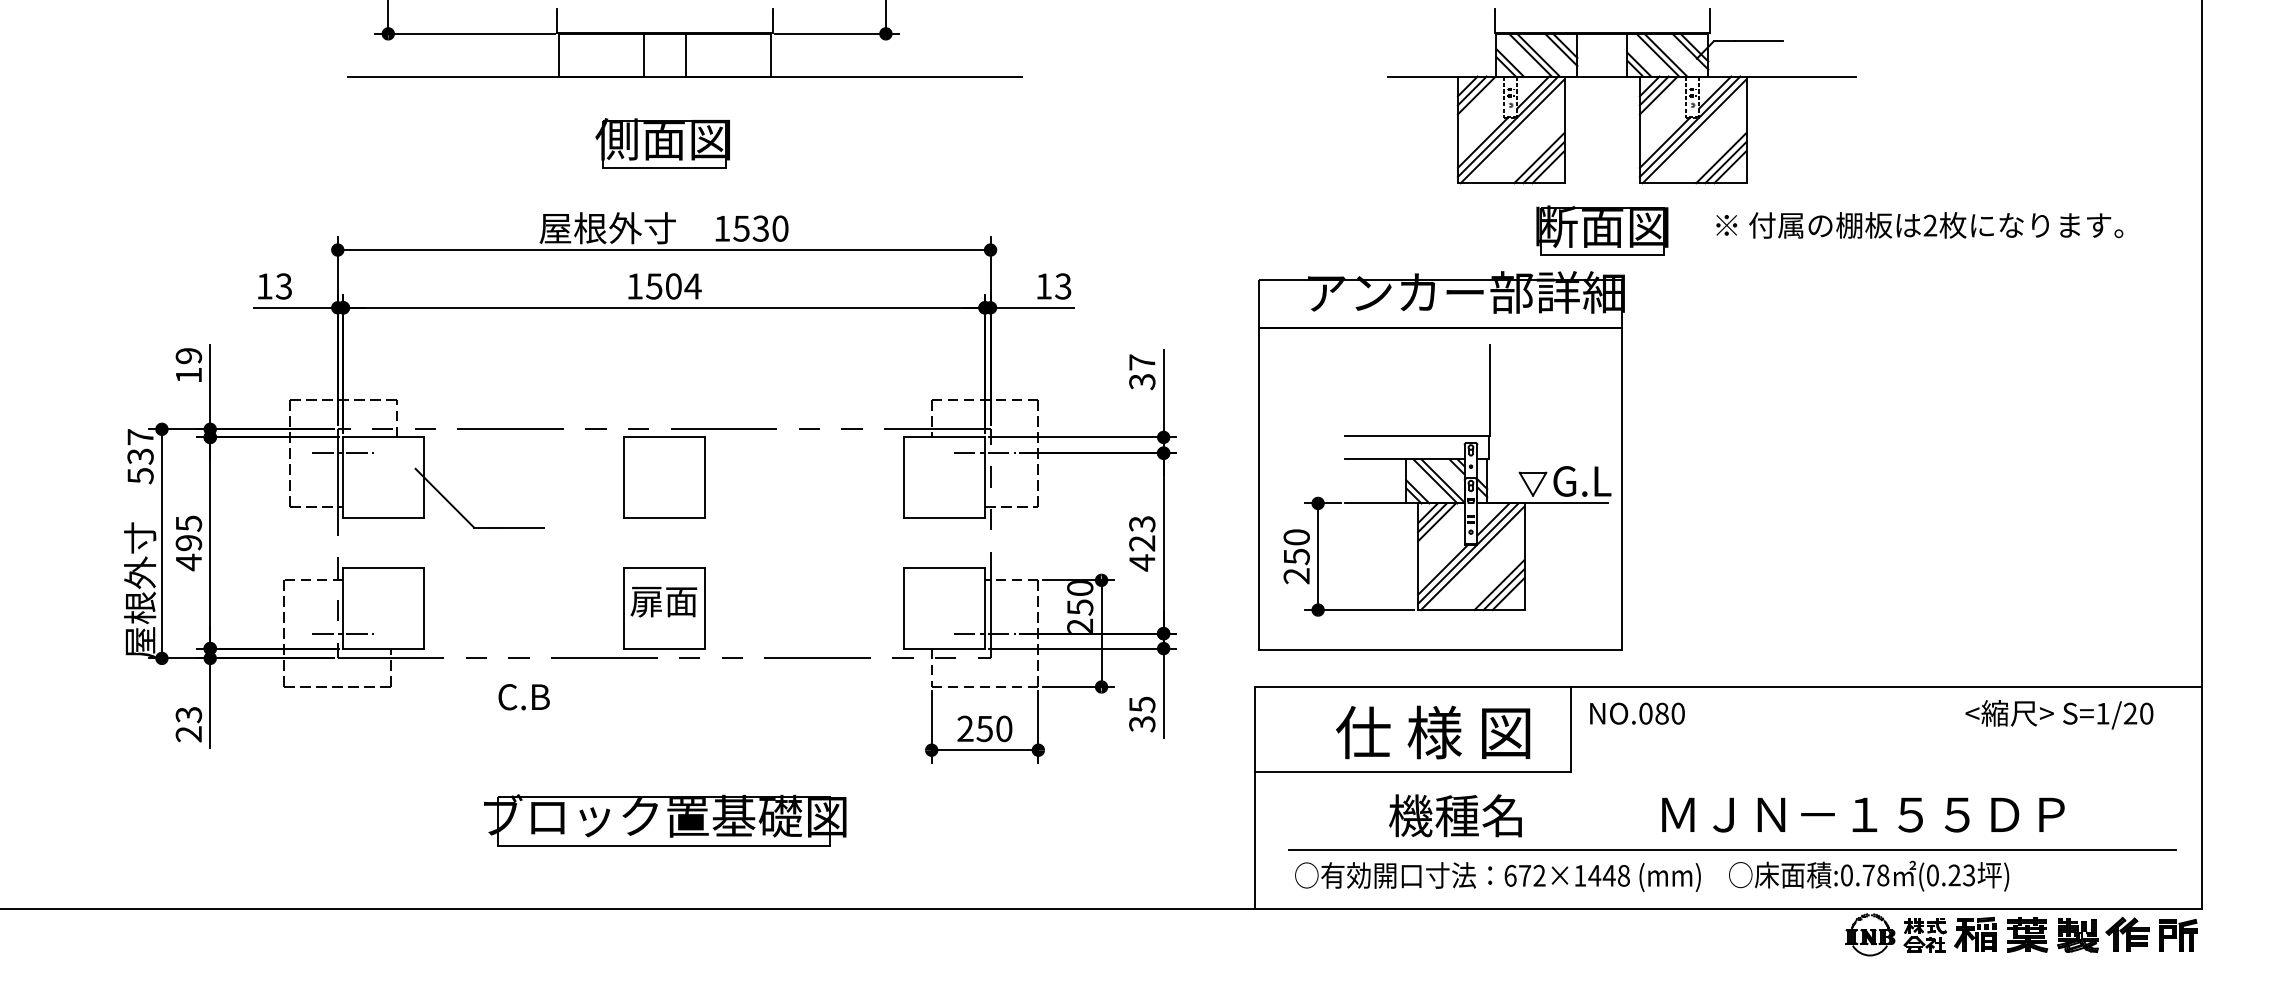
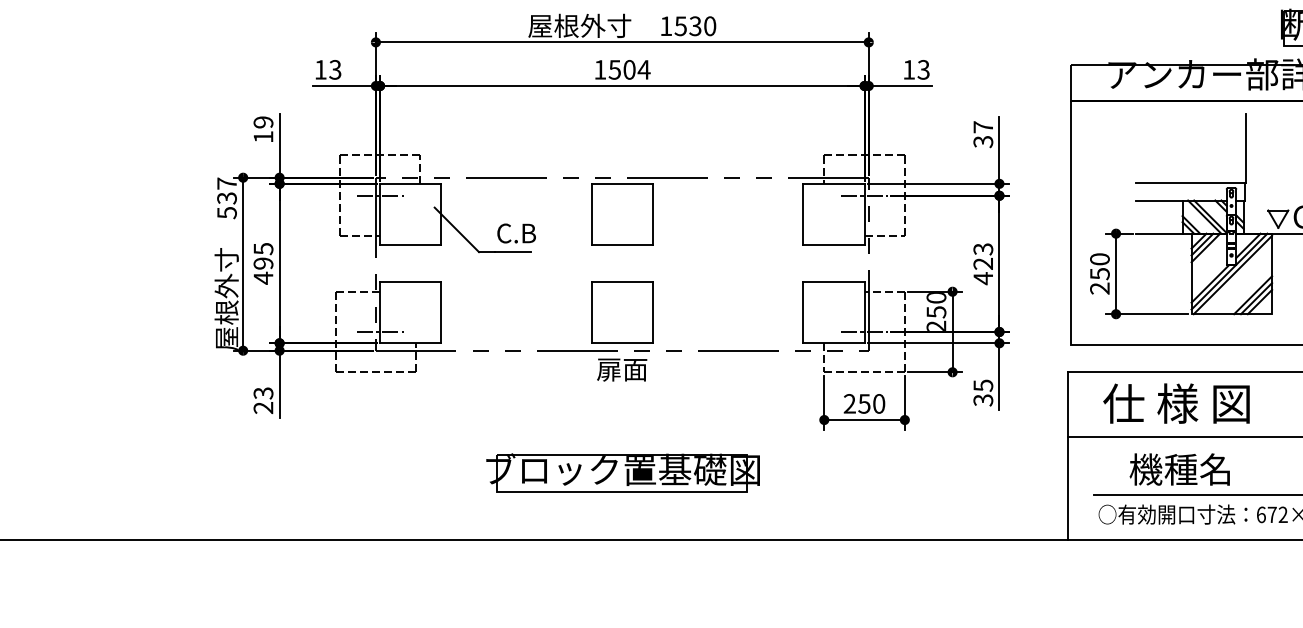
text: (663, 602) -> (621, 370), moved
text: (523, 697) -> (516, 233), moved
text: (1433, 732) -> (1176, 403), moved
text: (1455, 815) -> (1179, 469), moved

